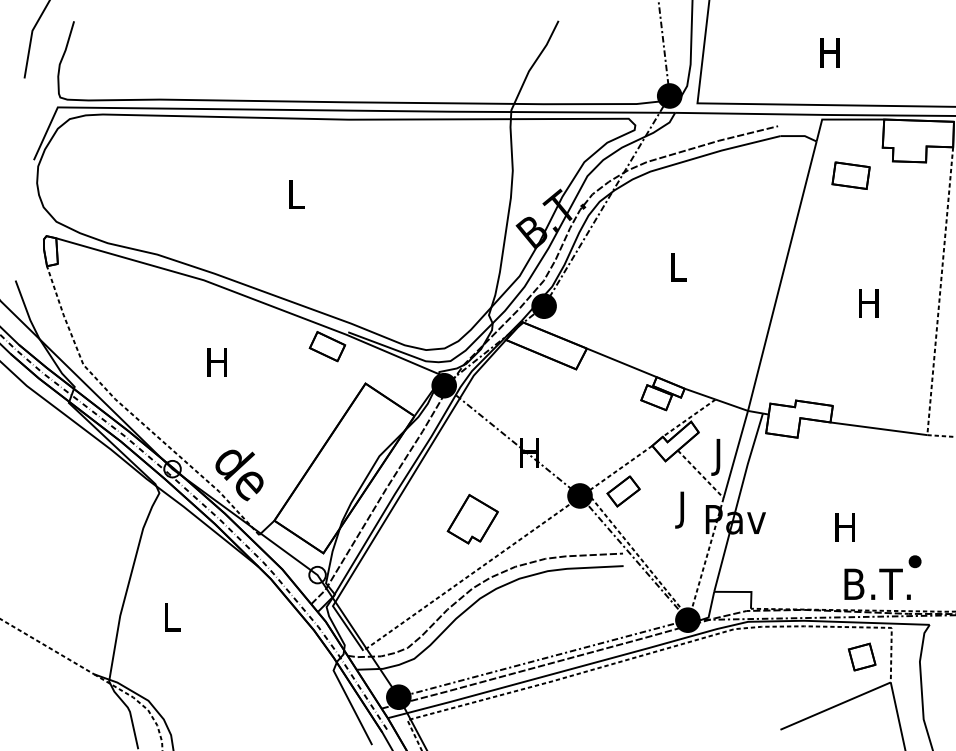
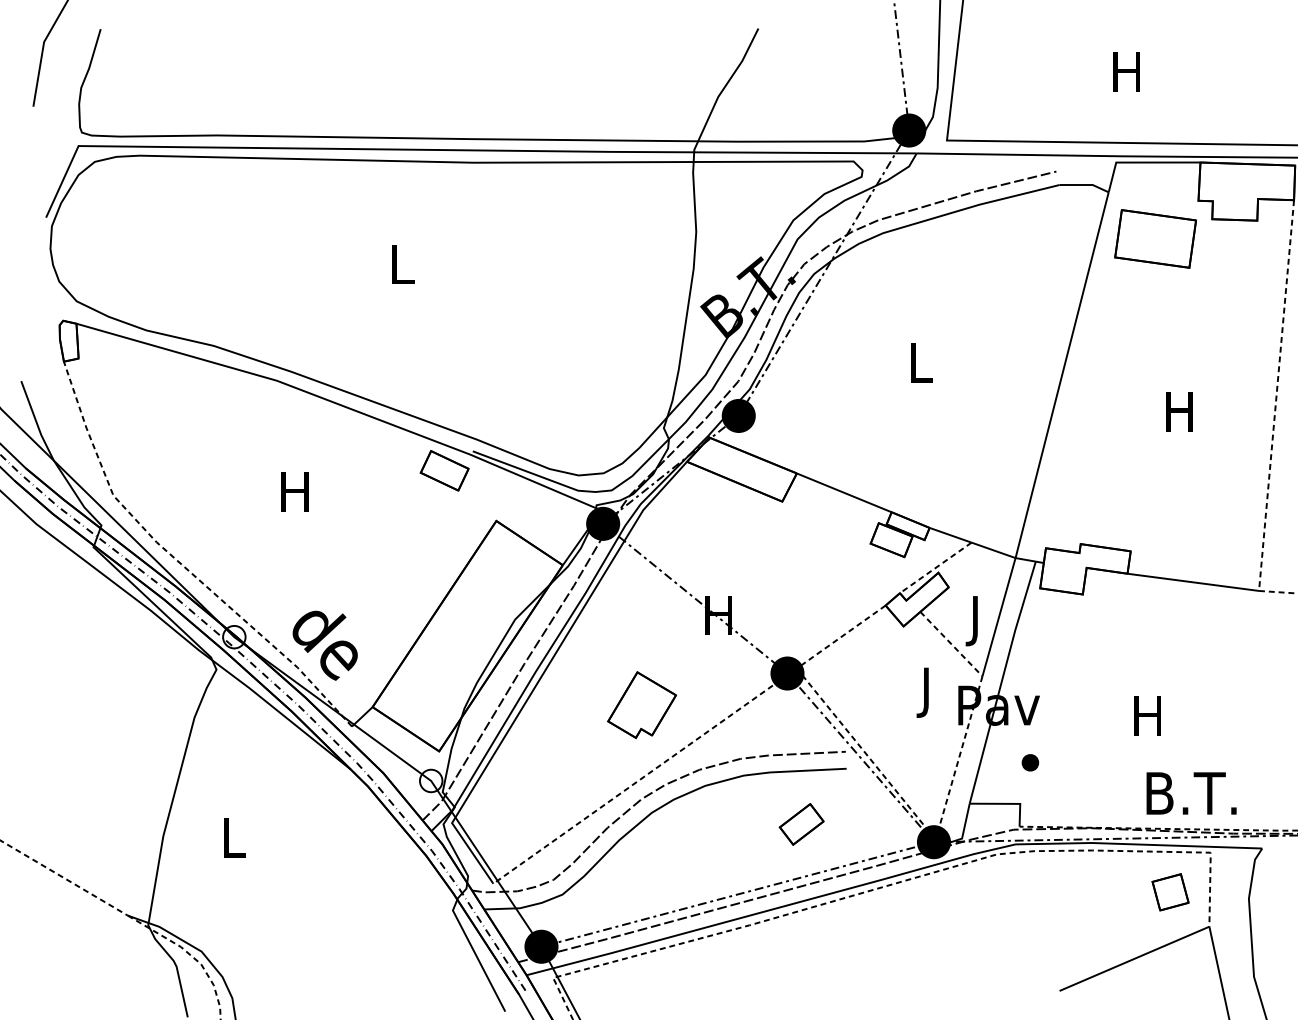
part: (851, 175) -> (1155, 238), size x1.6
part: (623, 491) -> (801, 824), moved
part: (915, 561) -> (1030, 762), moved

